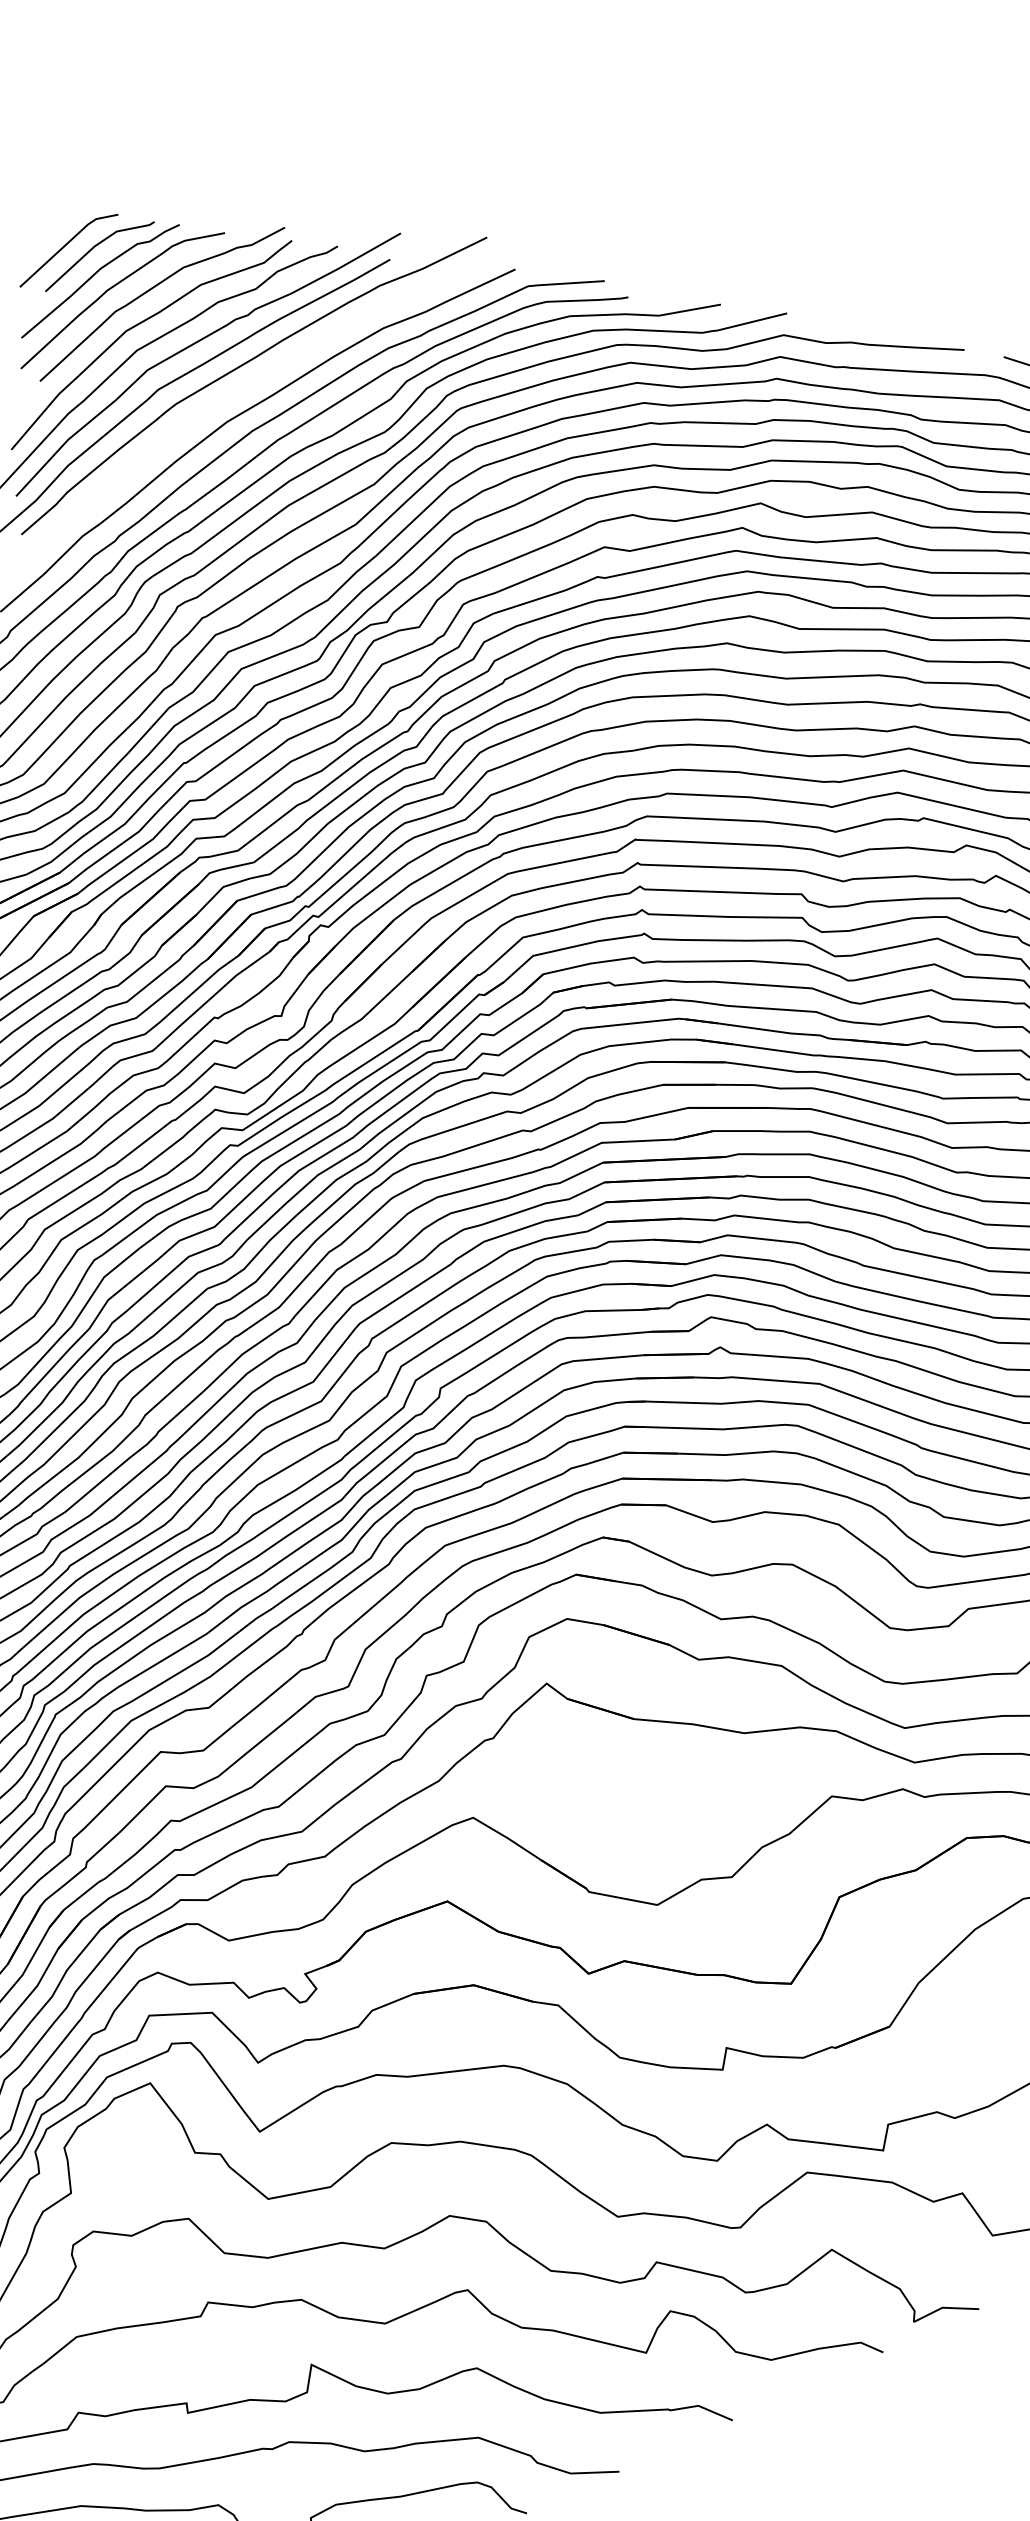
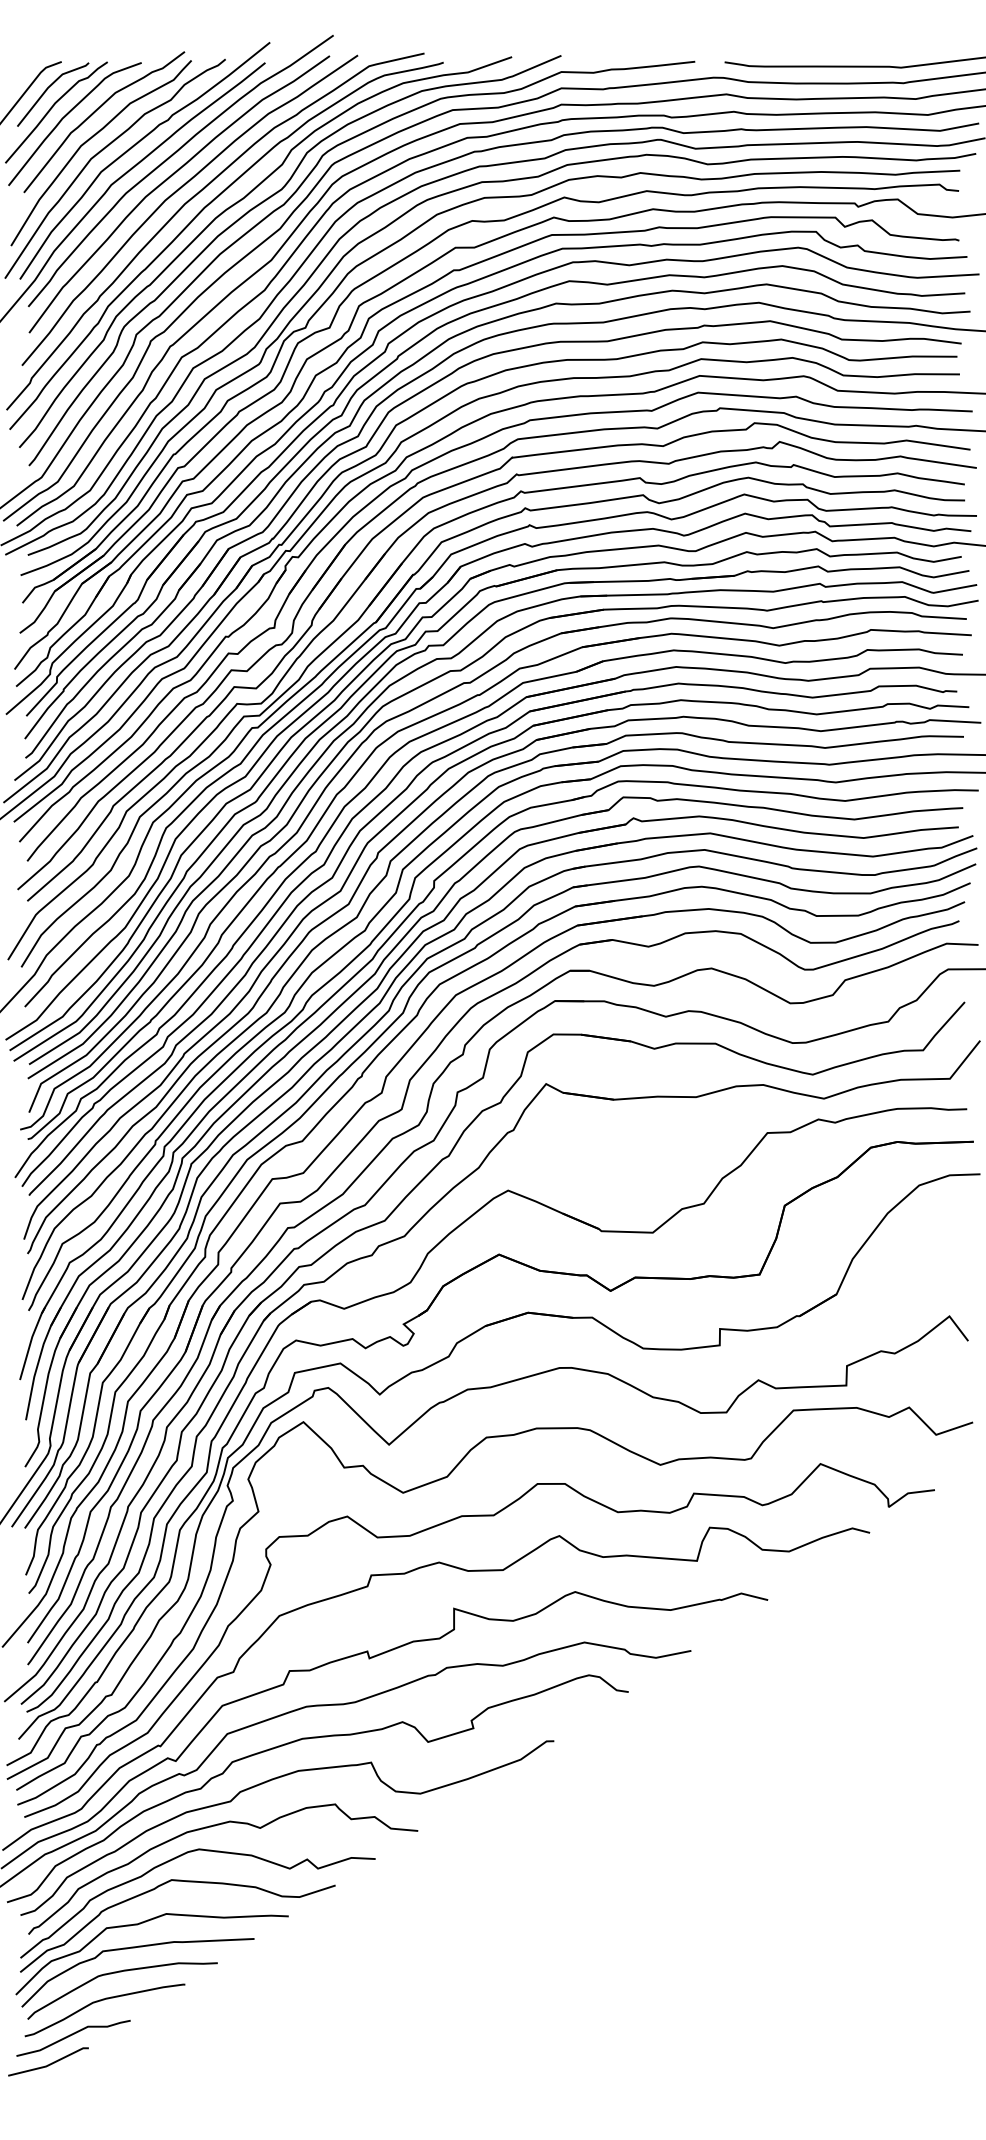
curve: (234, 395) -> (167, 180), added

